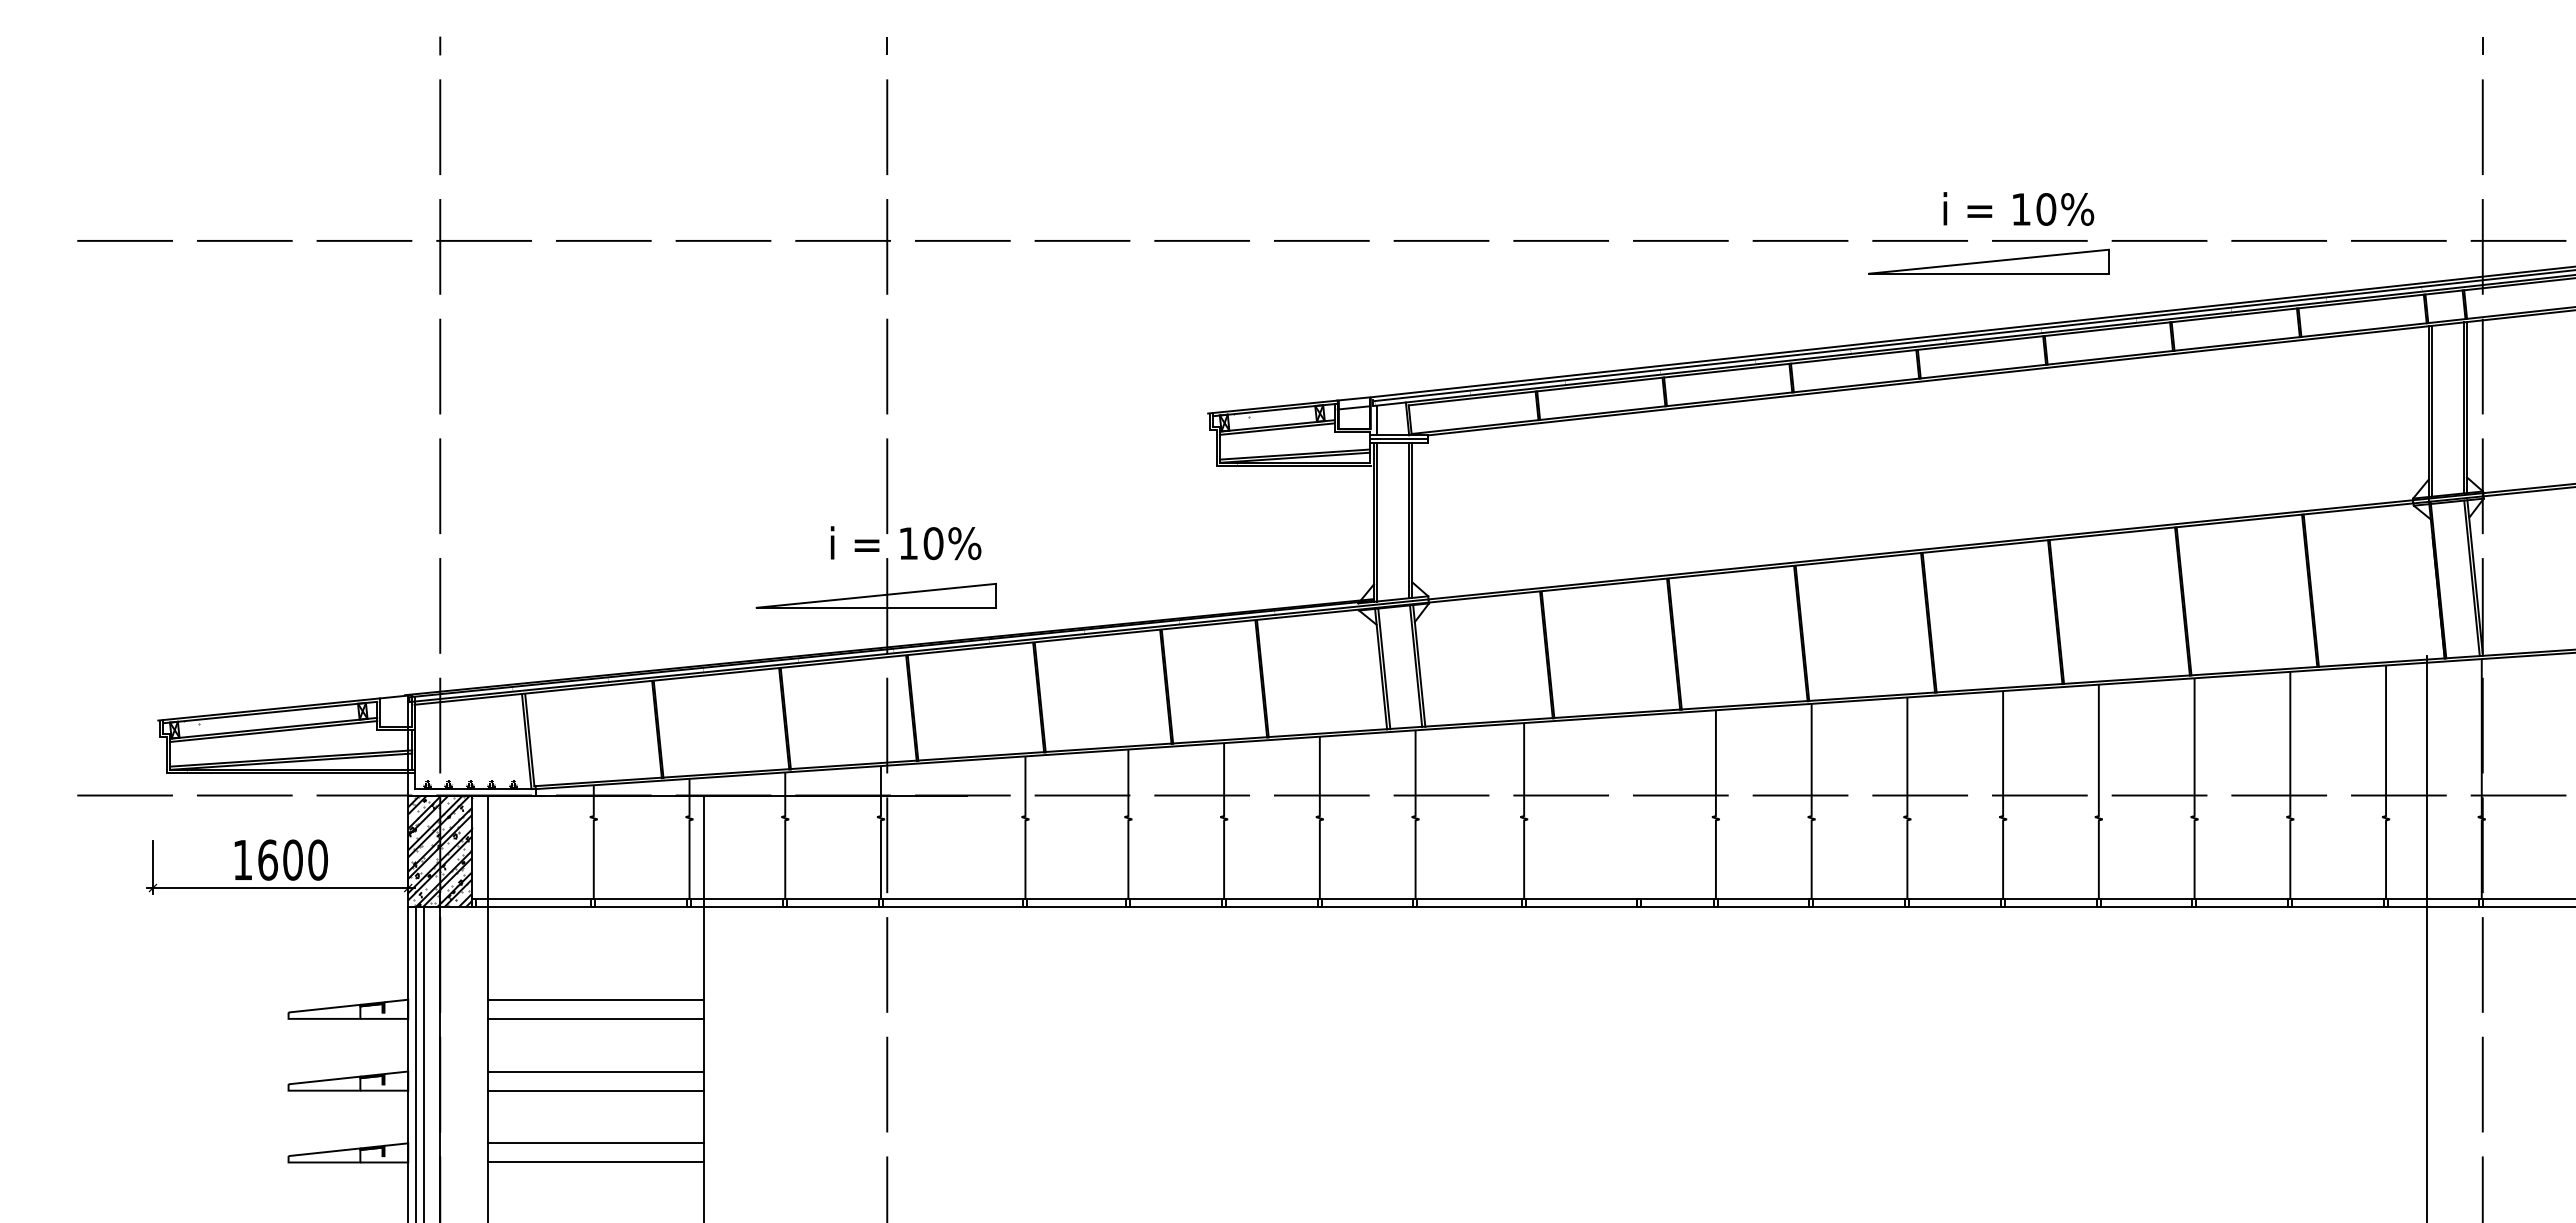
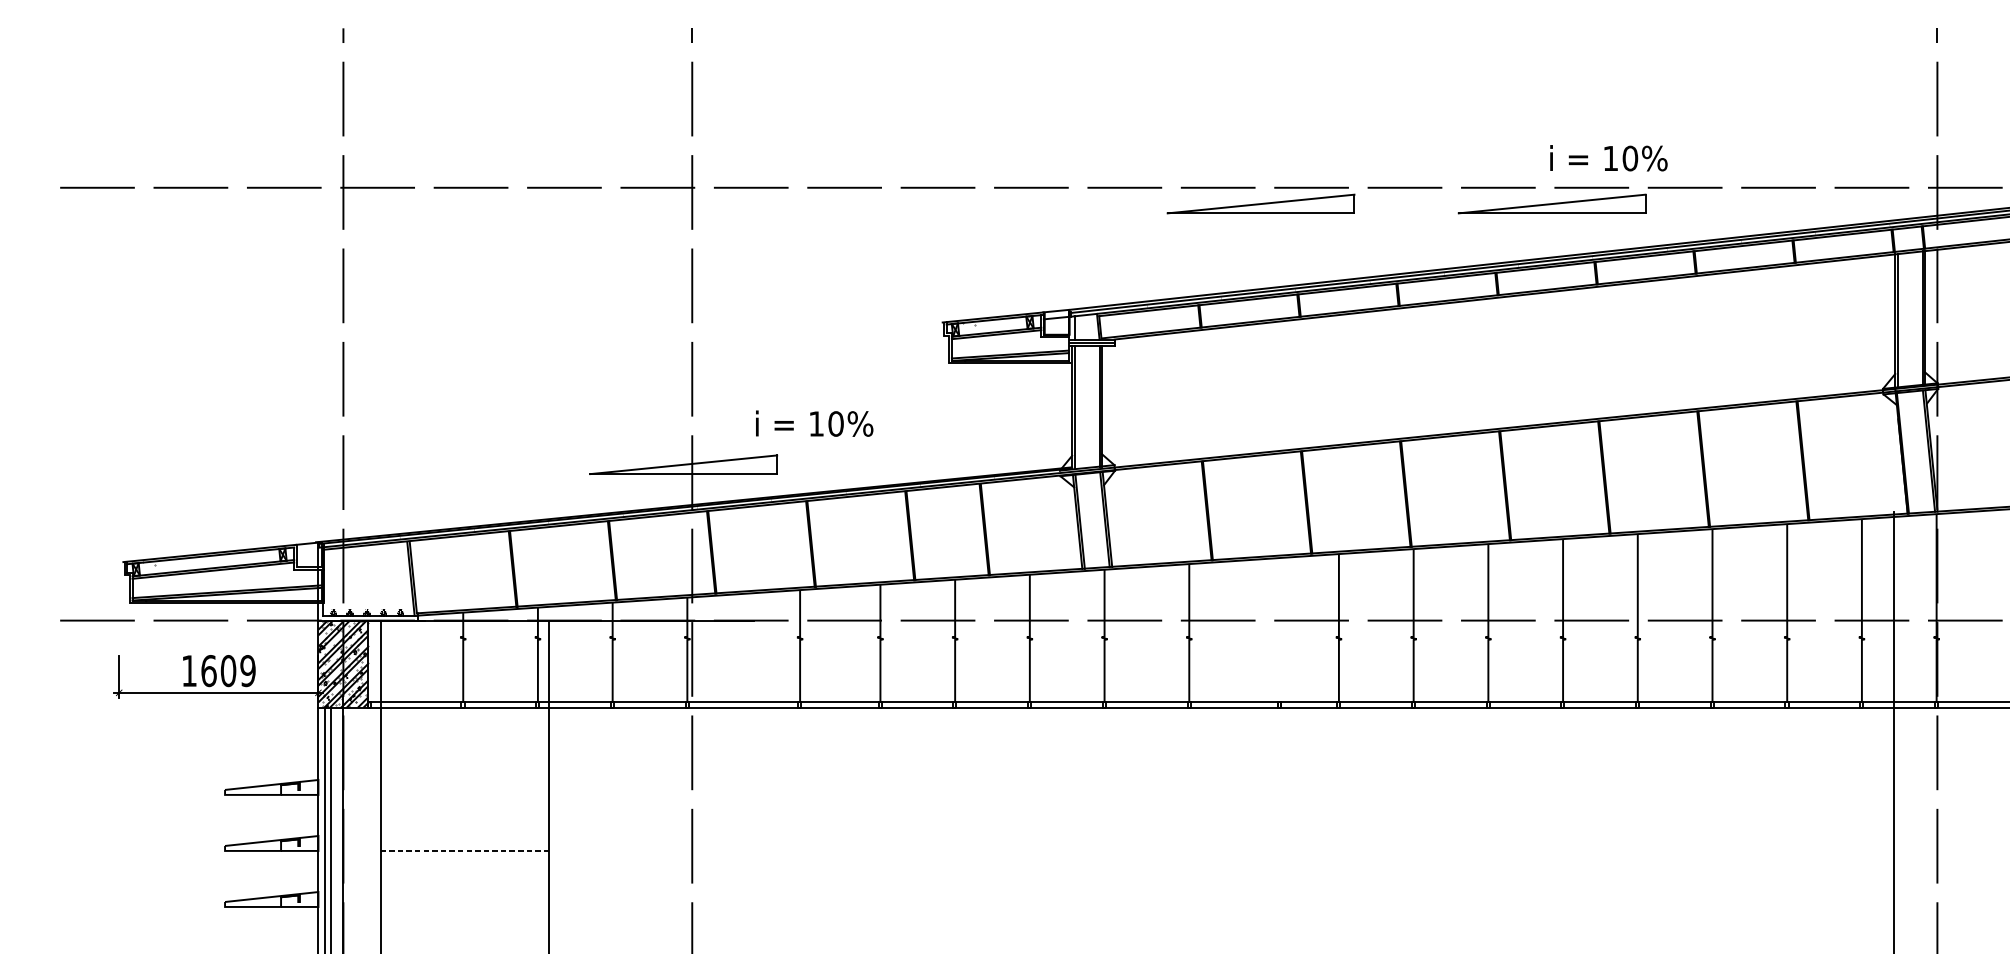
text: (2018, 208) -> (1608, 157), moved
part: (1615, 261) -> (1260, 203), added
text: (905, 543) -> (814, 423), moved
text: (317, 859) -> (247, 670), 1600 -> 1609
line: (595, 999) -> (464, 779), removed
line: (595, 1018) -> (464, 794), removed
line: (595, 1071) -> (464, 835), removed
line: (595, 1090) -> (464, 850), solid -> dashed
line: (595, 1143) -> (464, 892), removed
line: (595, 1162) -> (464, 907), removed

